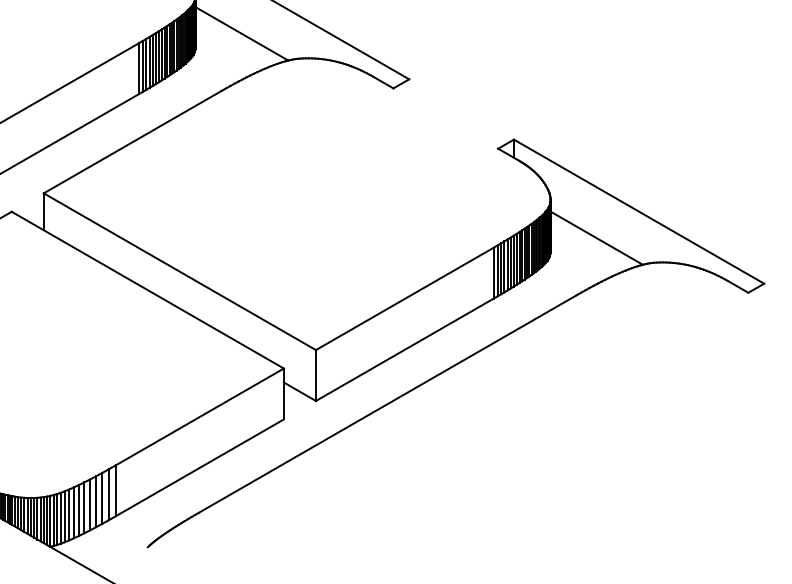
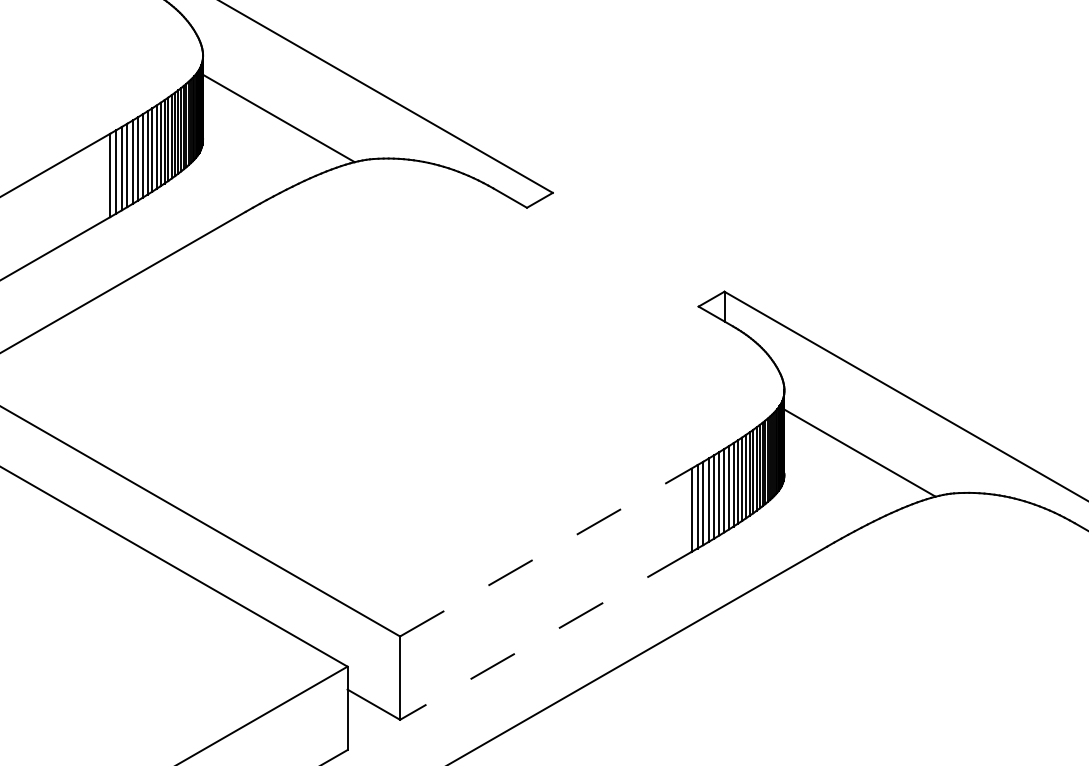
line: (404, 298) -> (545, 551), solid -> dashed
line: (404, 349) -> (545, 635), solid -> dashed

